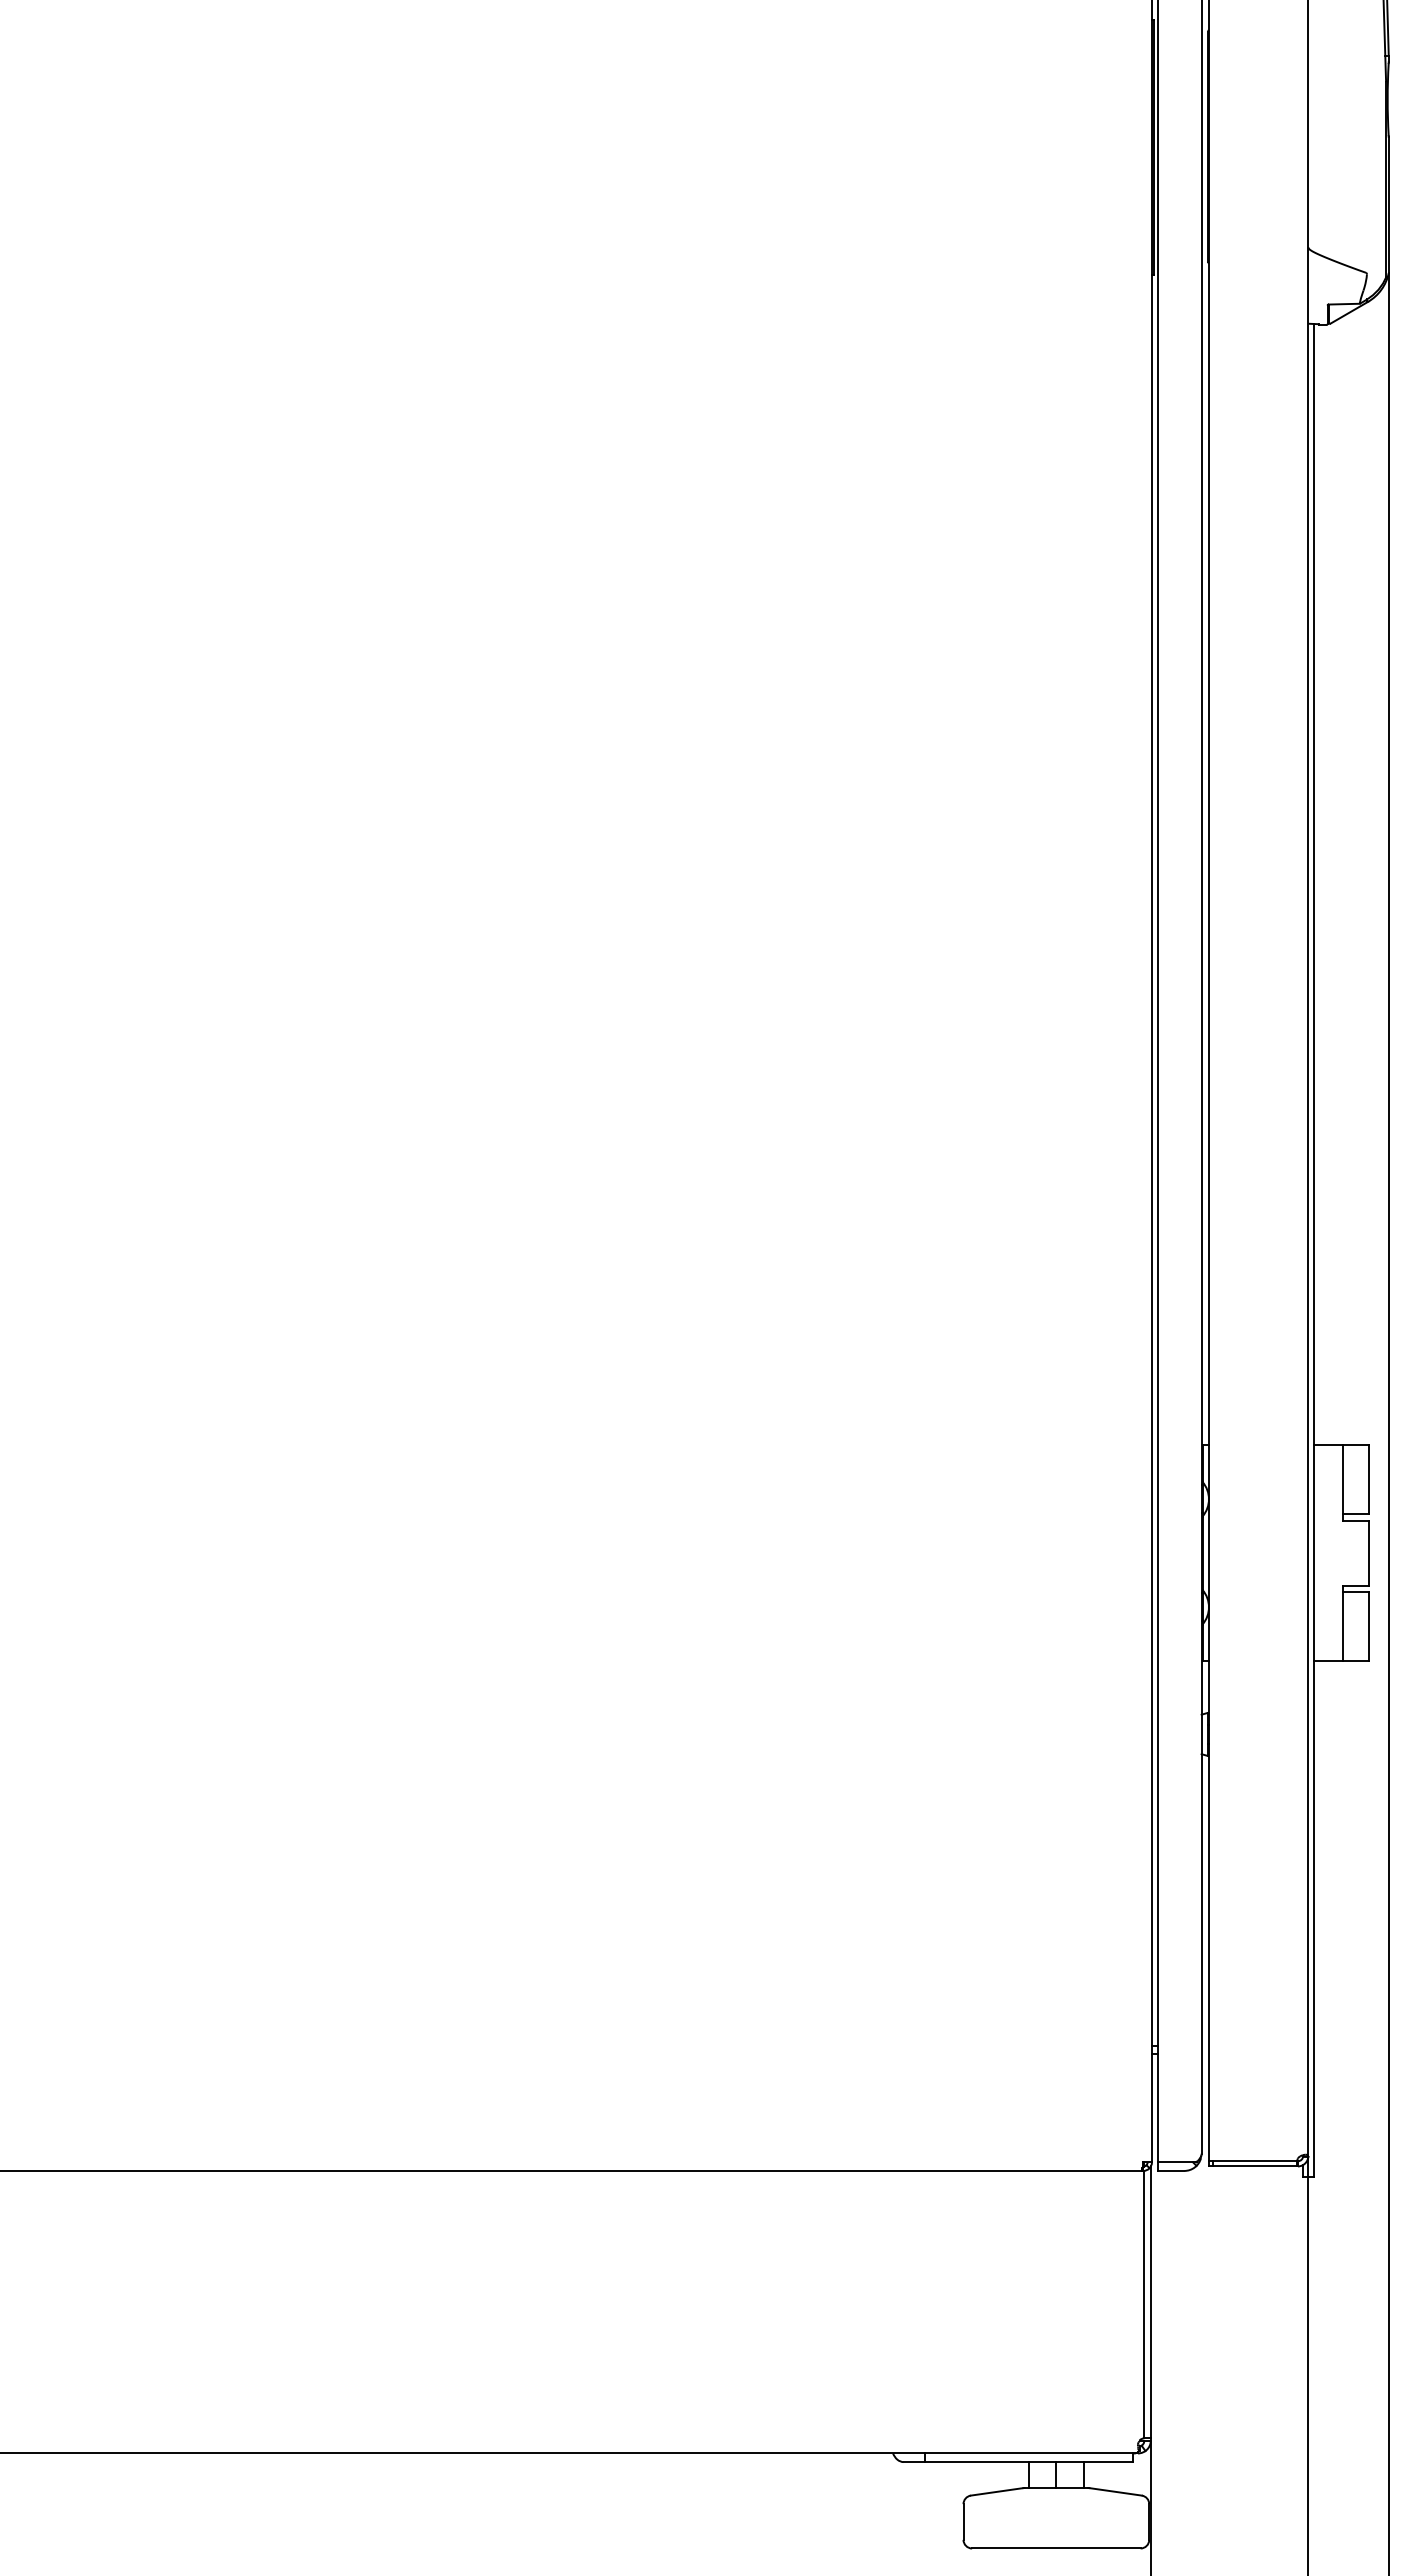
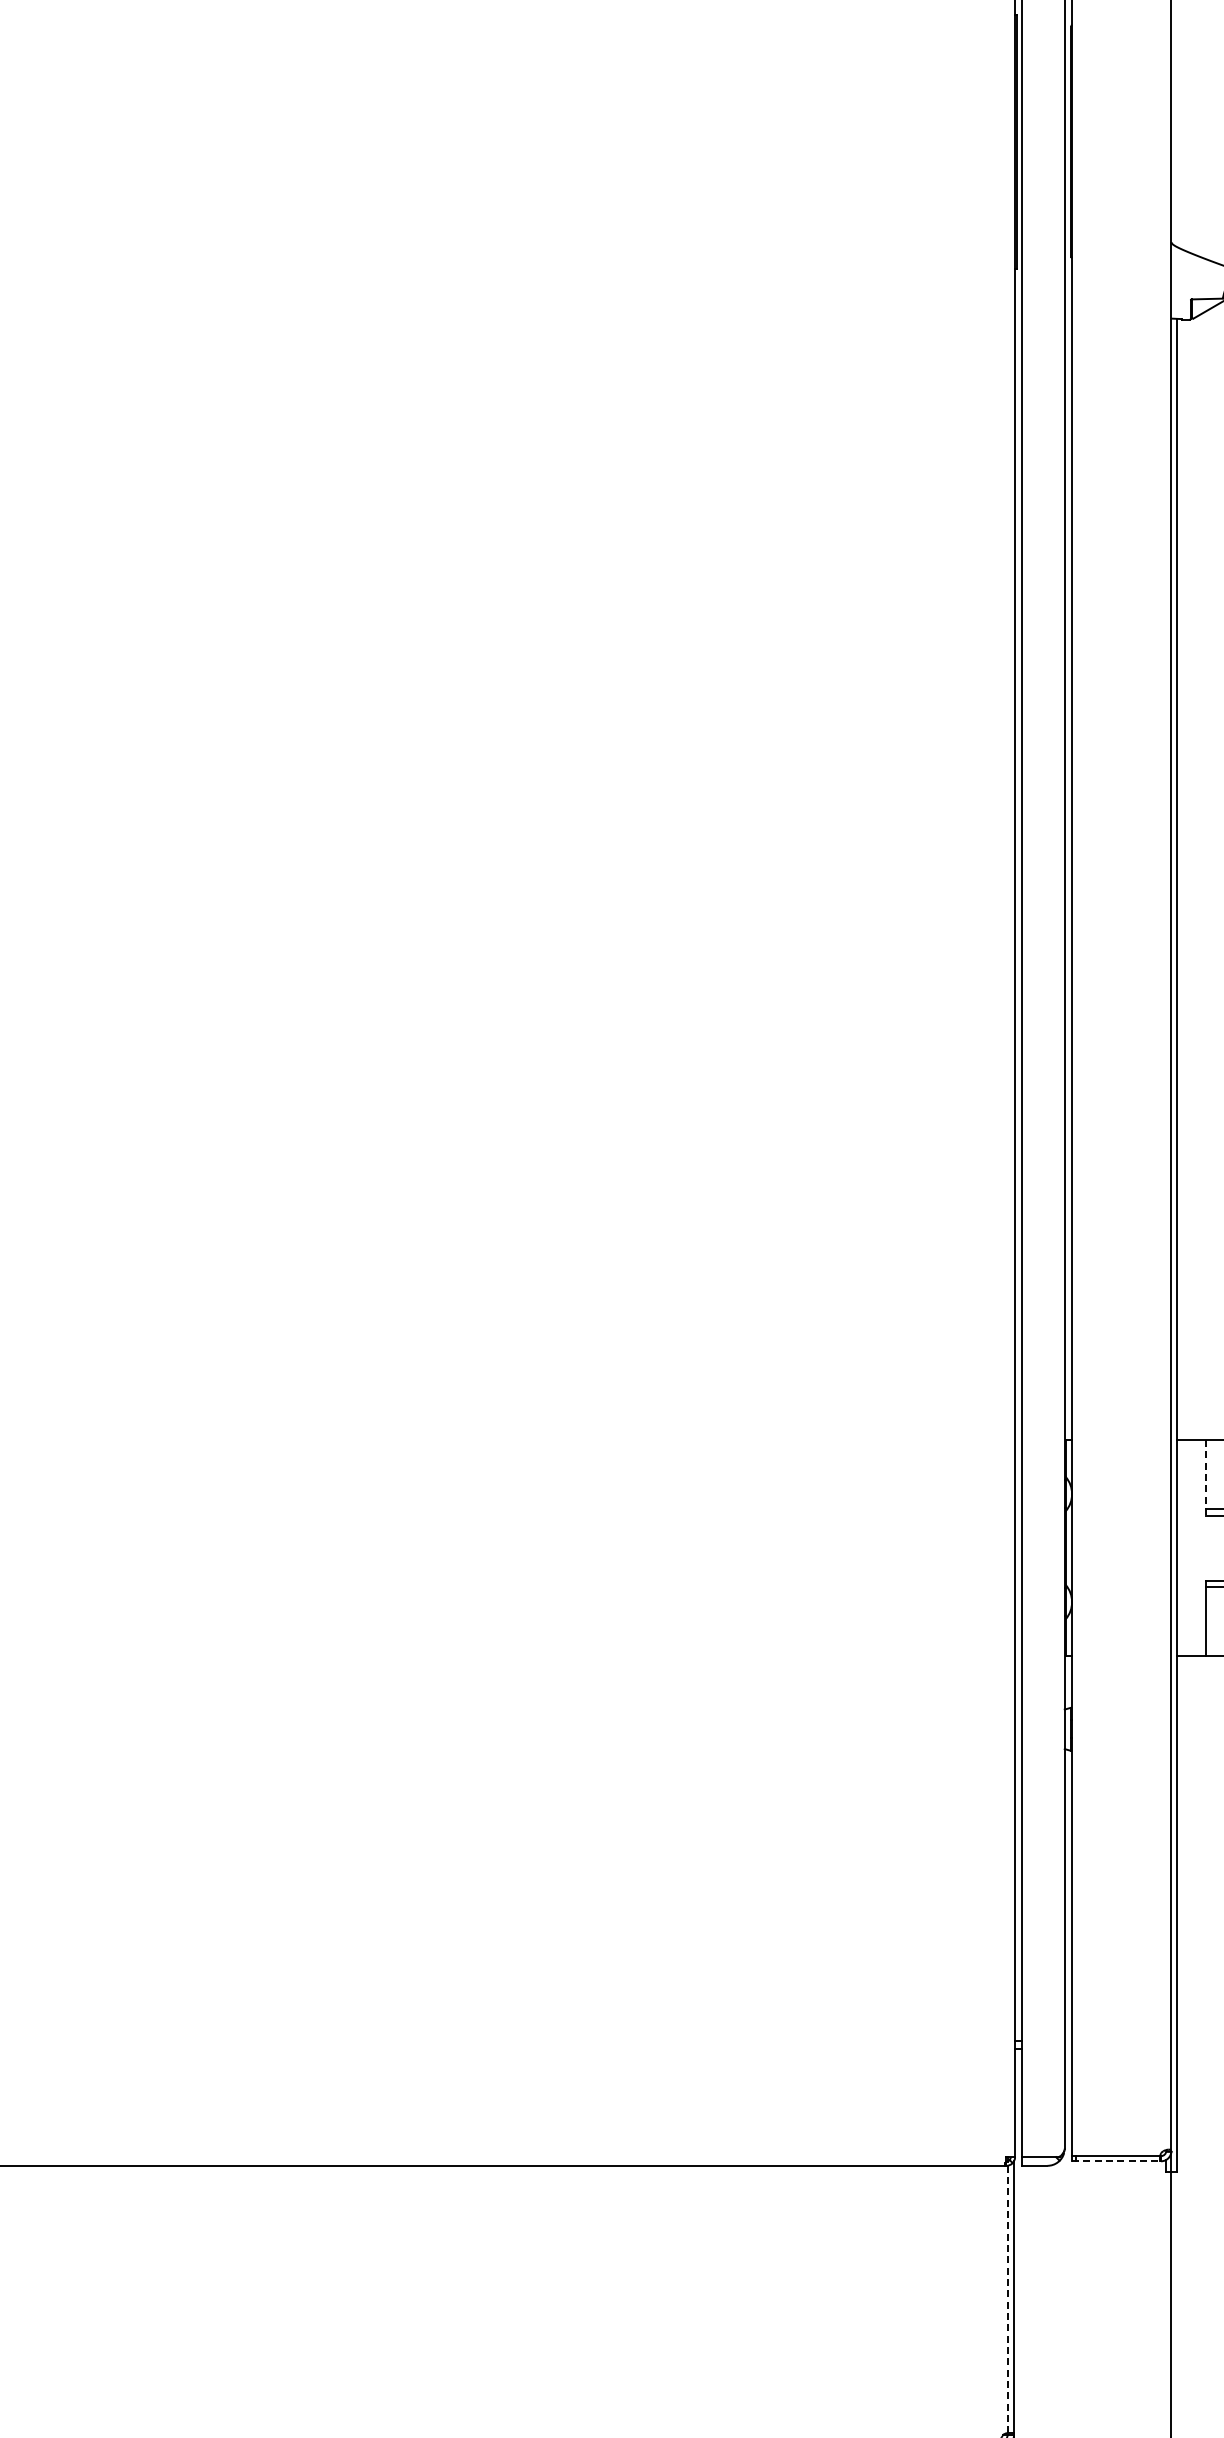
line: (1342, 1483) -> (1205, 1478), solid -> dashed
line: (1253, 2166) -> (1116, 2161), solid -> dashed
line: (1144, 2304) -> (1007, 2299), solid -> dashed

